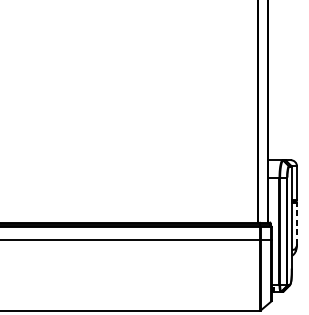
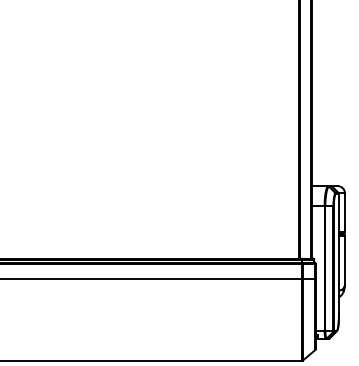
line: (297, 223) -> (345, 259), dashed -> solid

